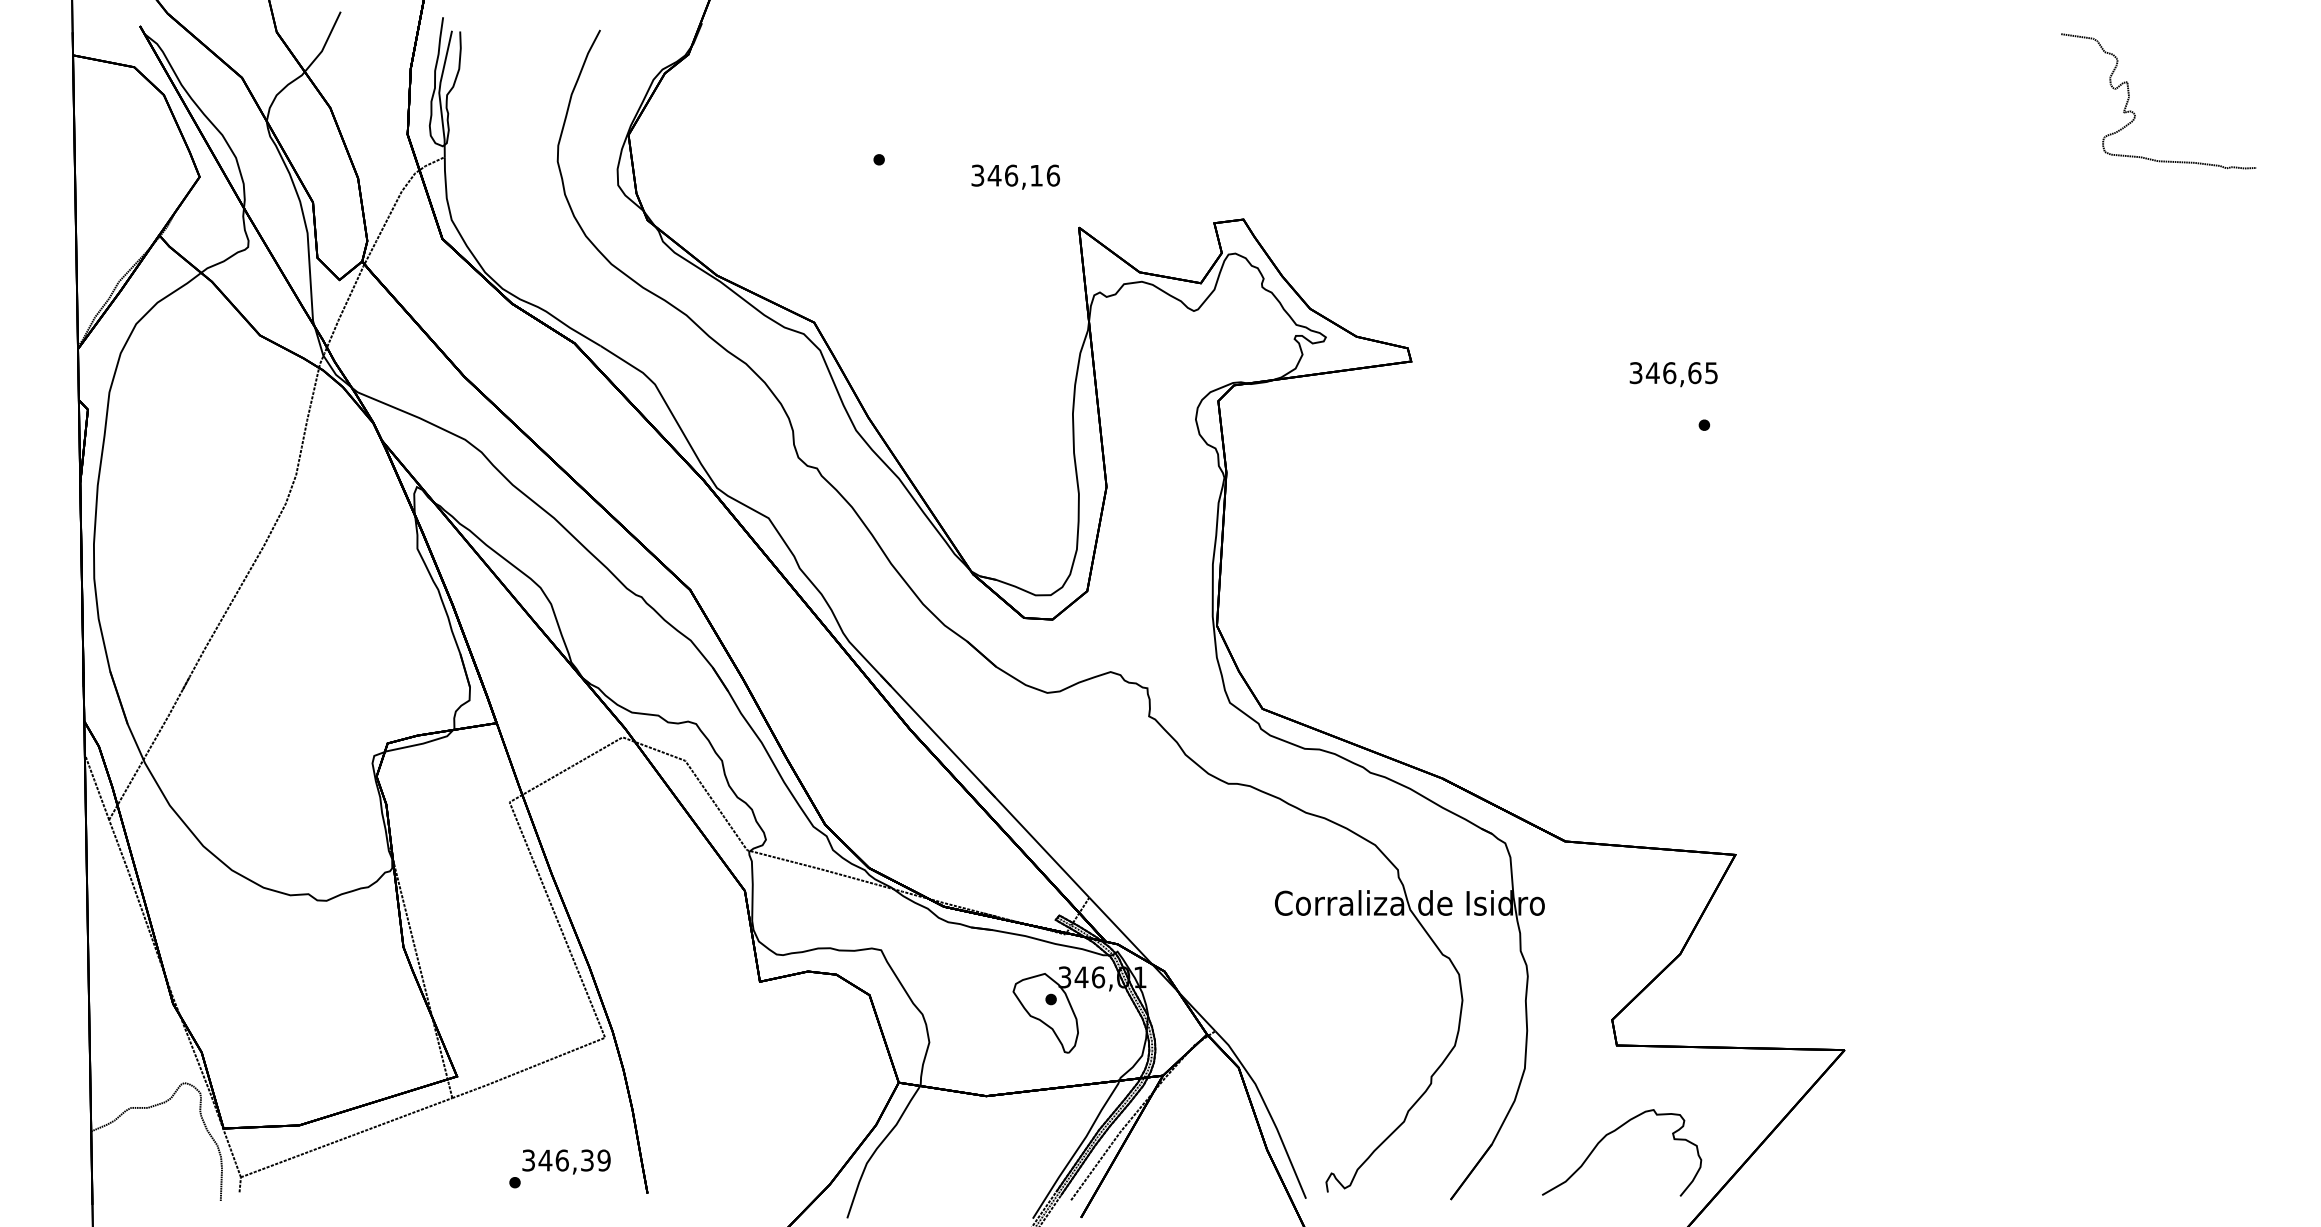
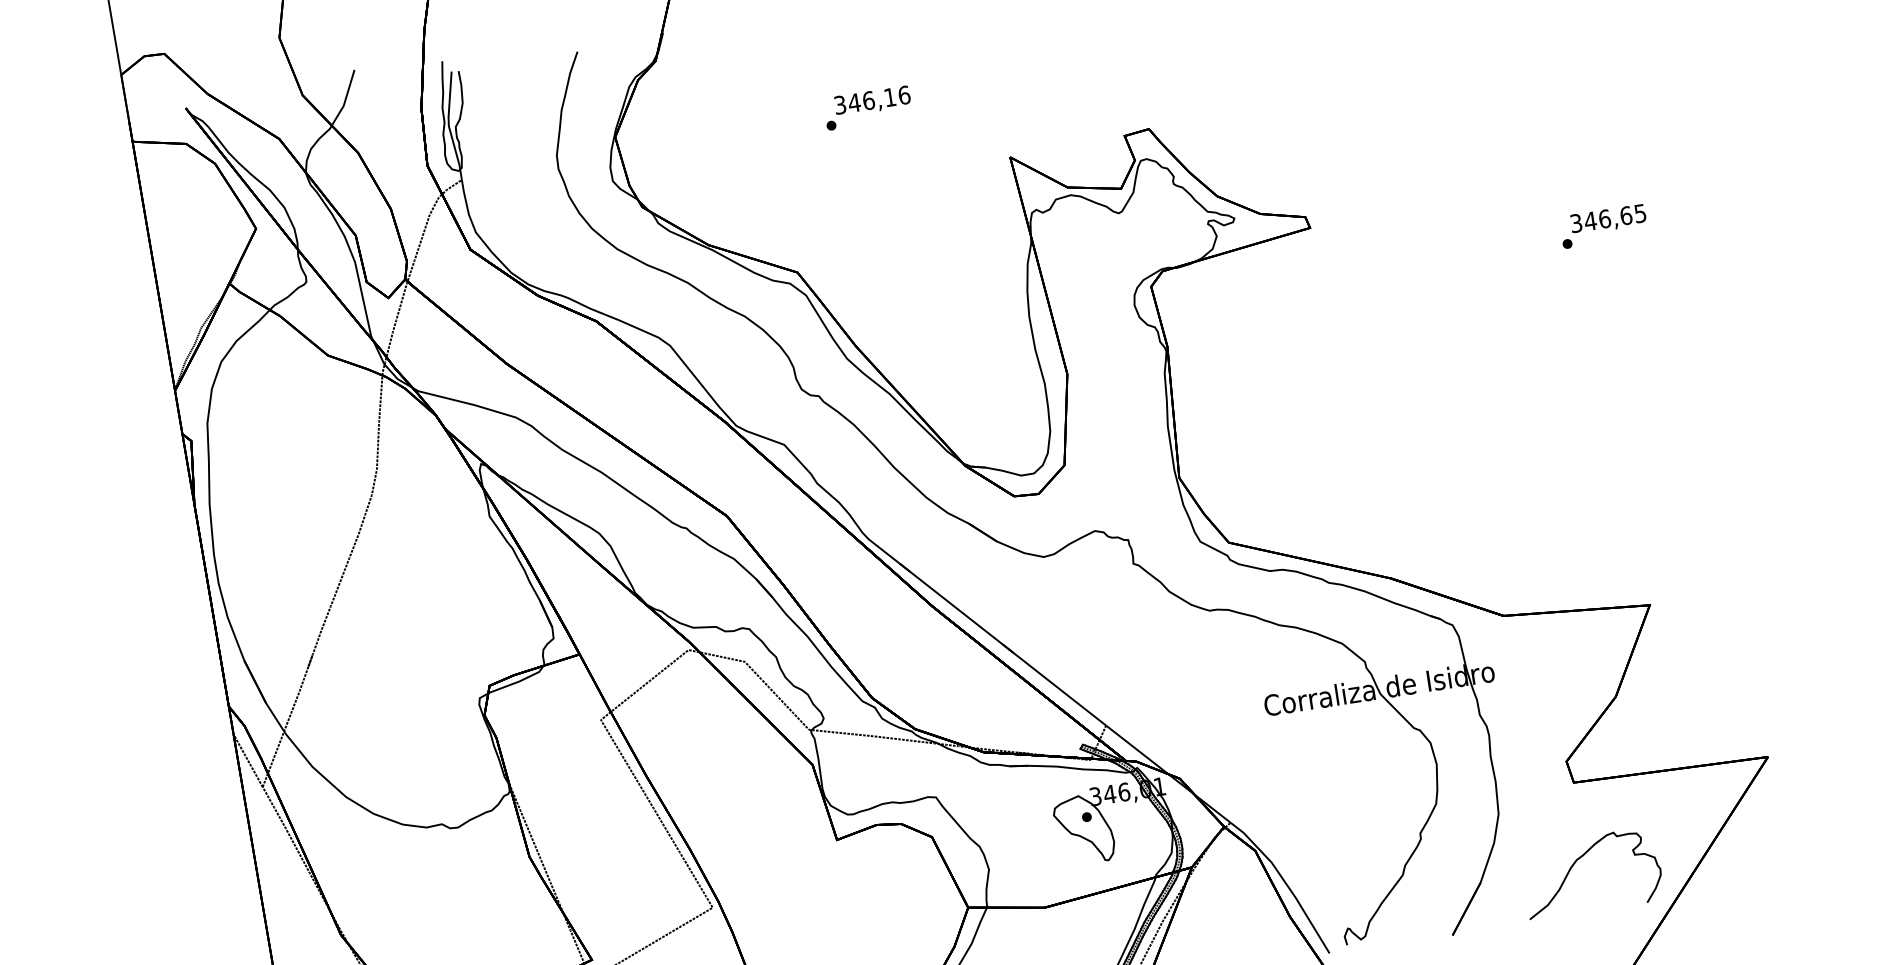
text: (1015, 176) -> (872, 100), moved
text: (1673, 374) -> (1608, 219), moved

